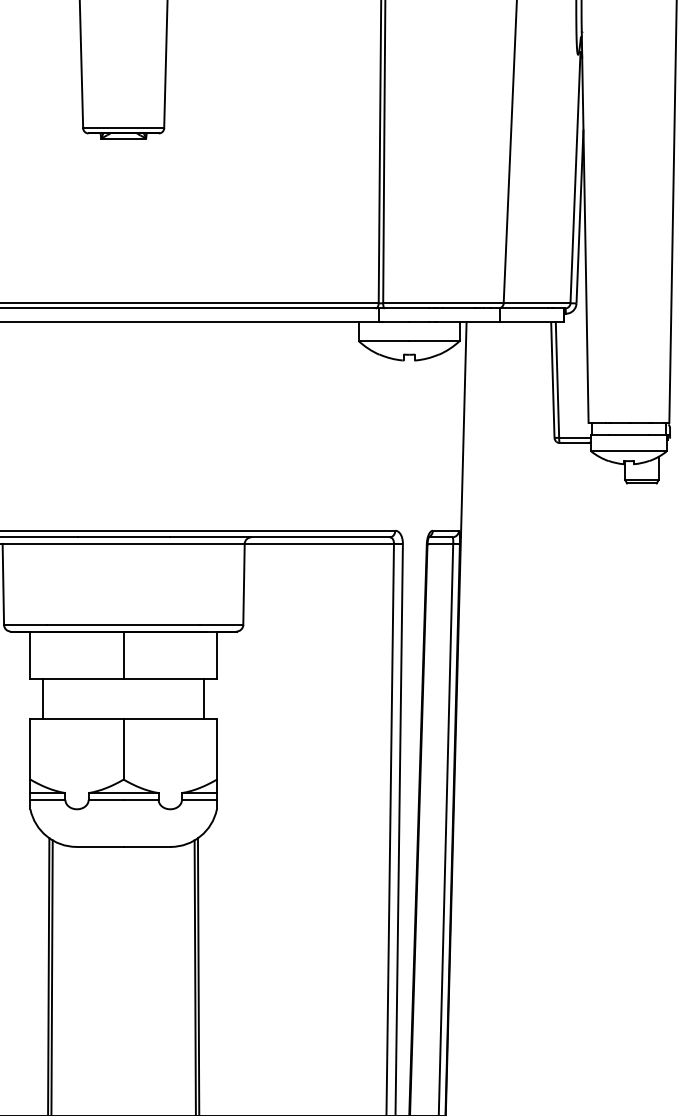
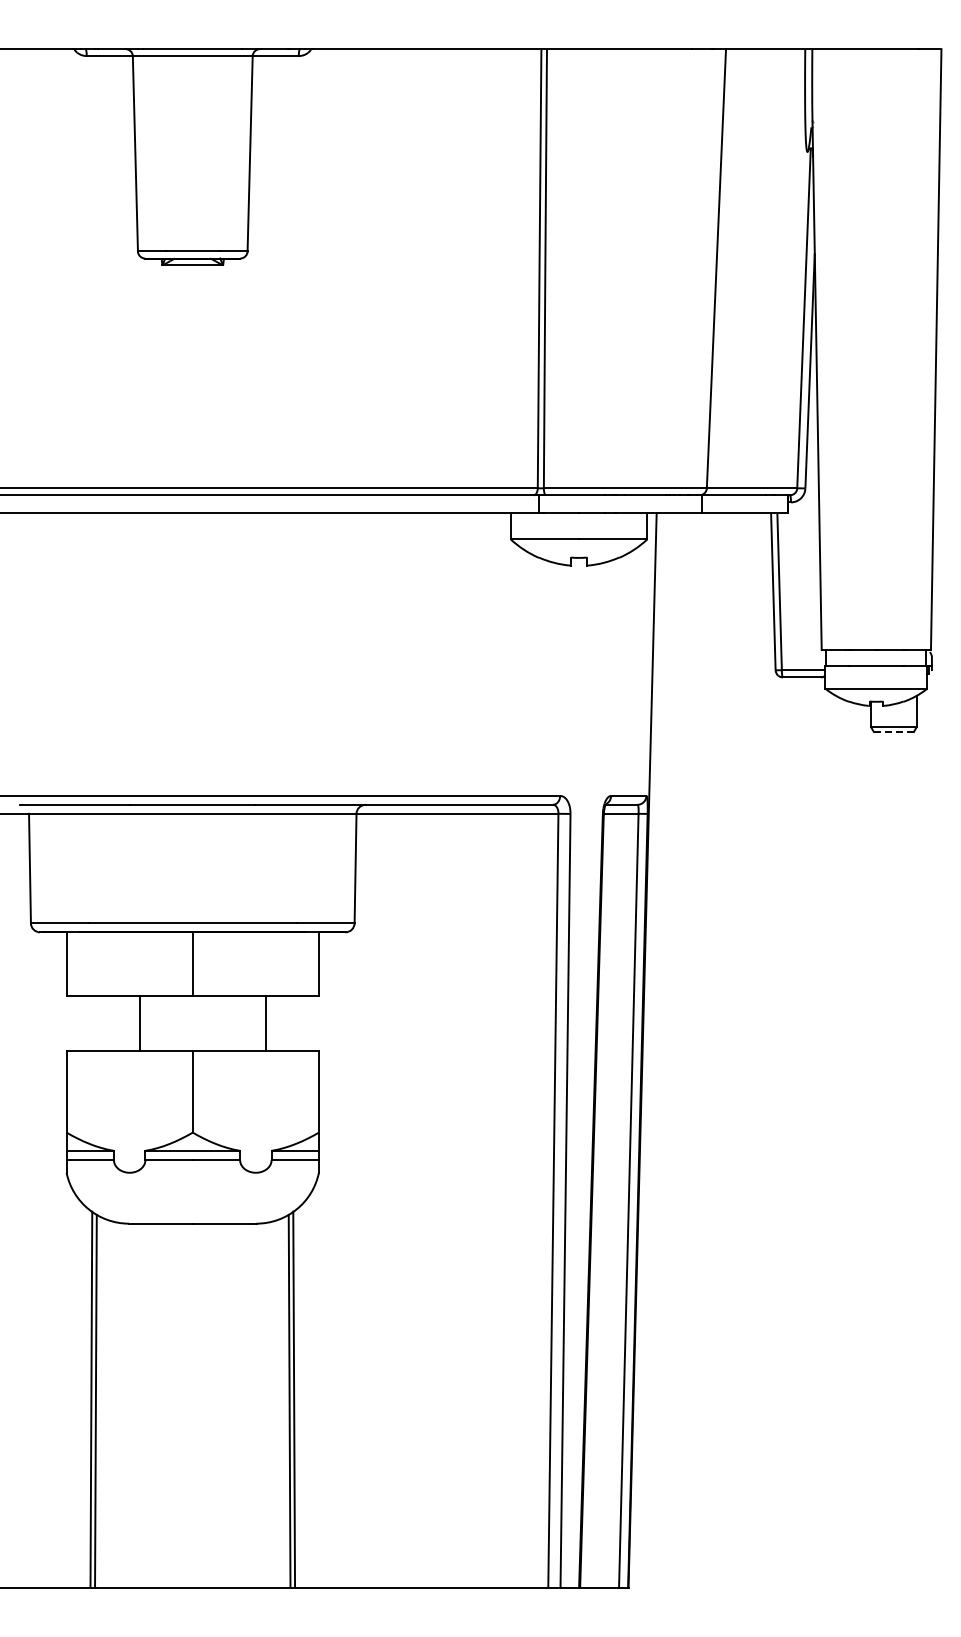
line: (641, 483) -> (893, 732), solid -> dashed
line: (42, 698) -> (139, 1023), moved
line: (204, 698) -> (266, 1023), moved

